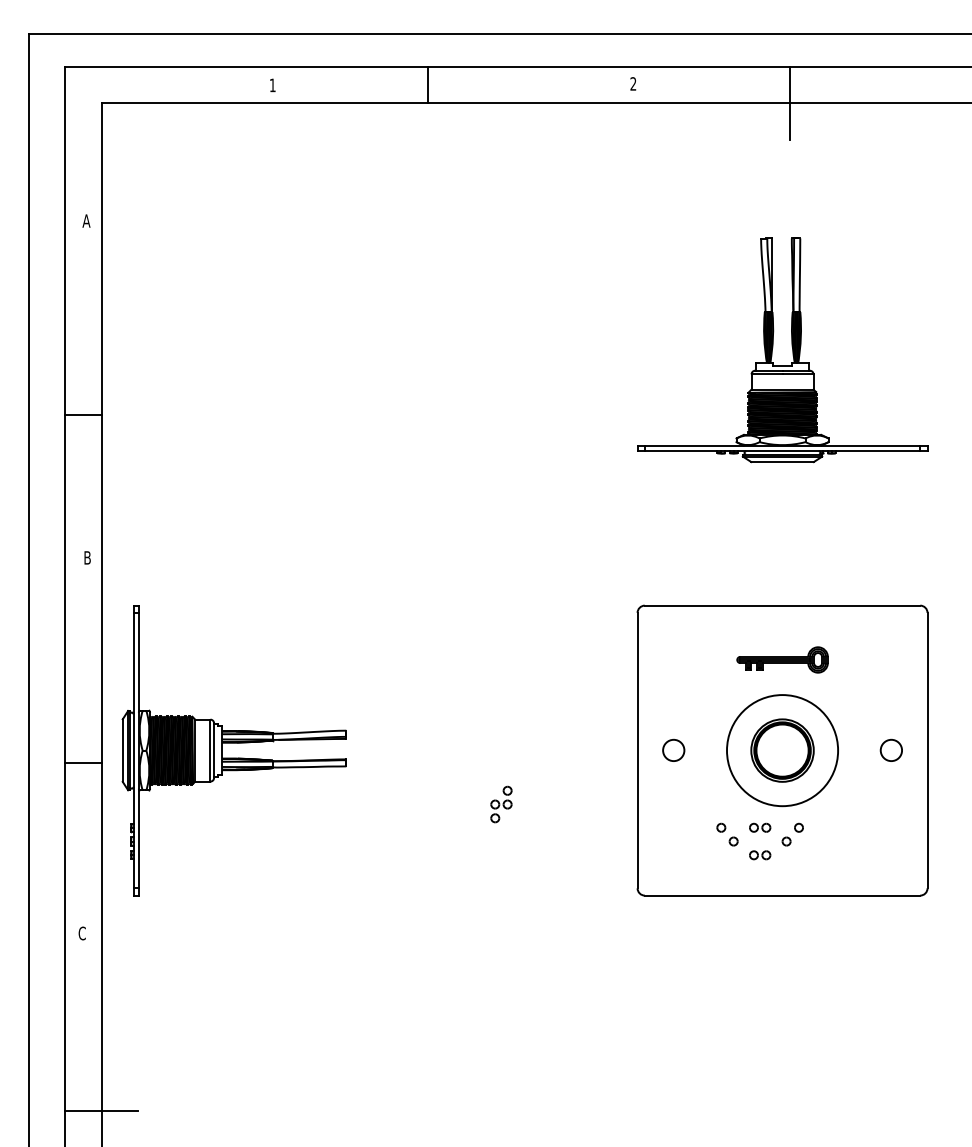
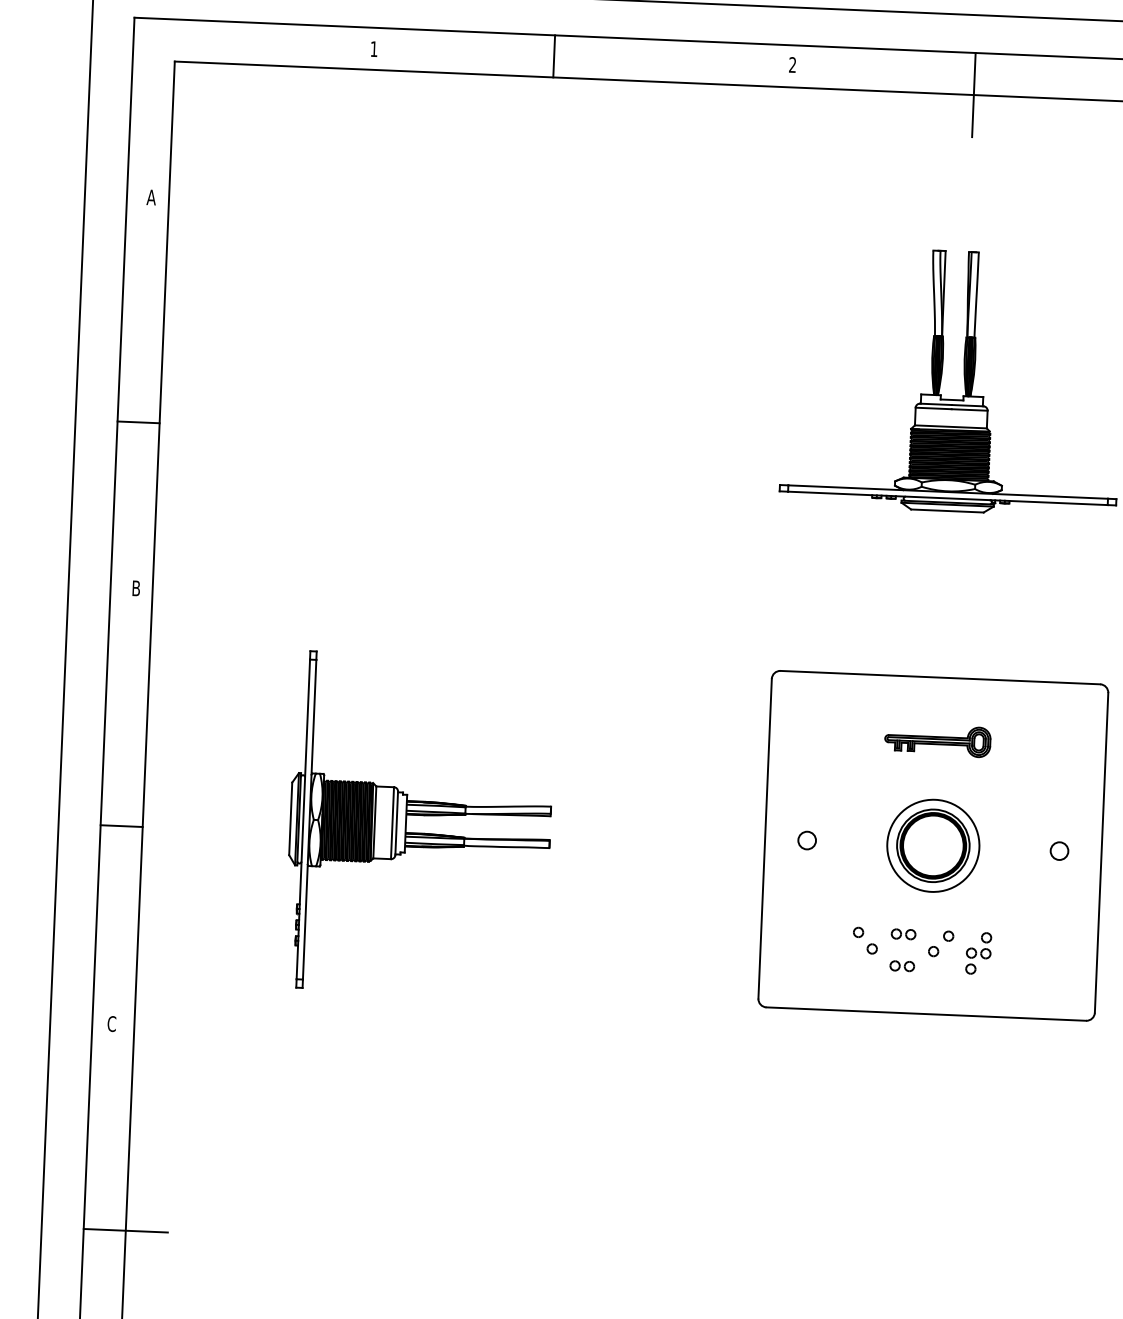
part: (233, 743) -> (419, 816), moved
circle: (673, 750) -> (806, 840), size x0.71
circle: (782, 750) -> (933, 845), size x0.71
circle: (890, 750) -> (1058, 850), size x0.71
part: (501, 804) -> (978, 953), moved

